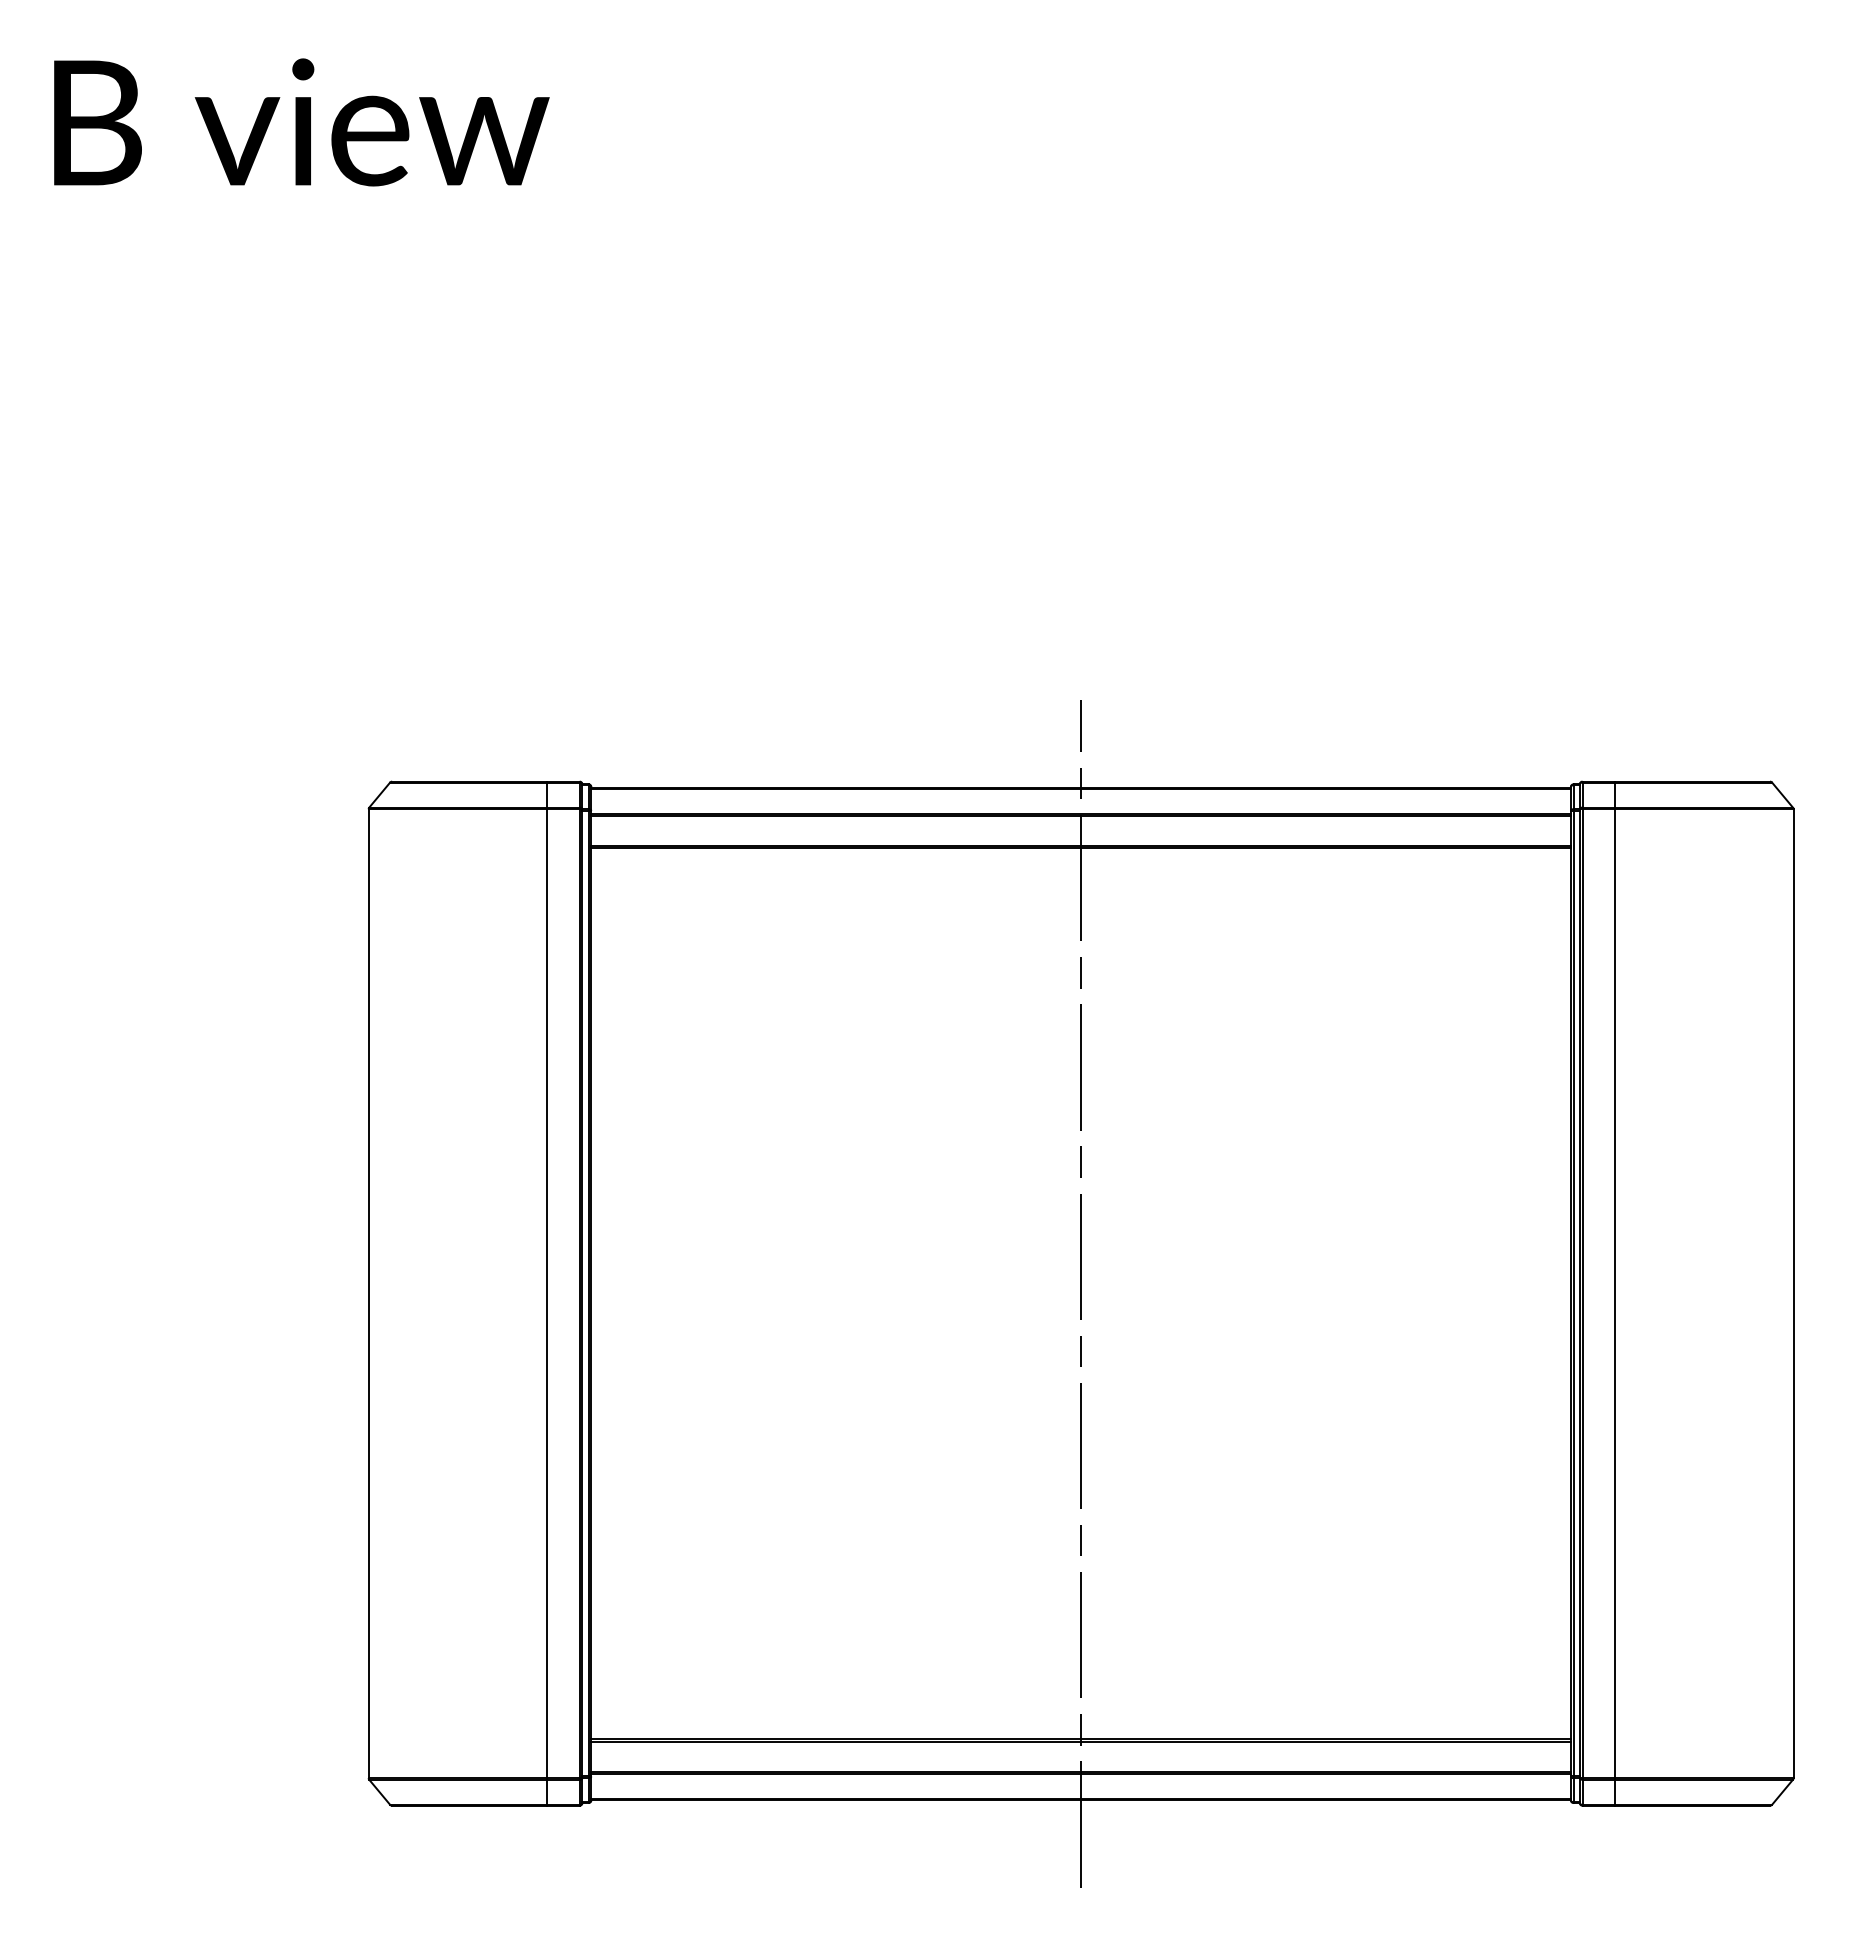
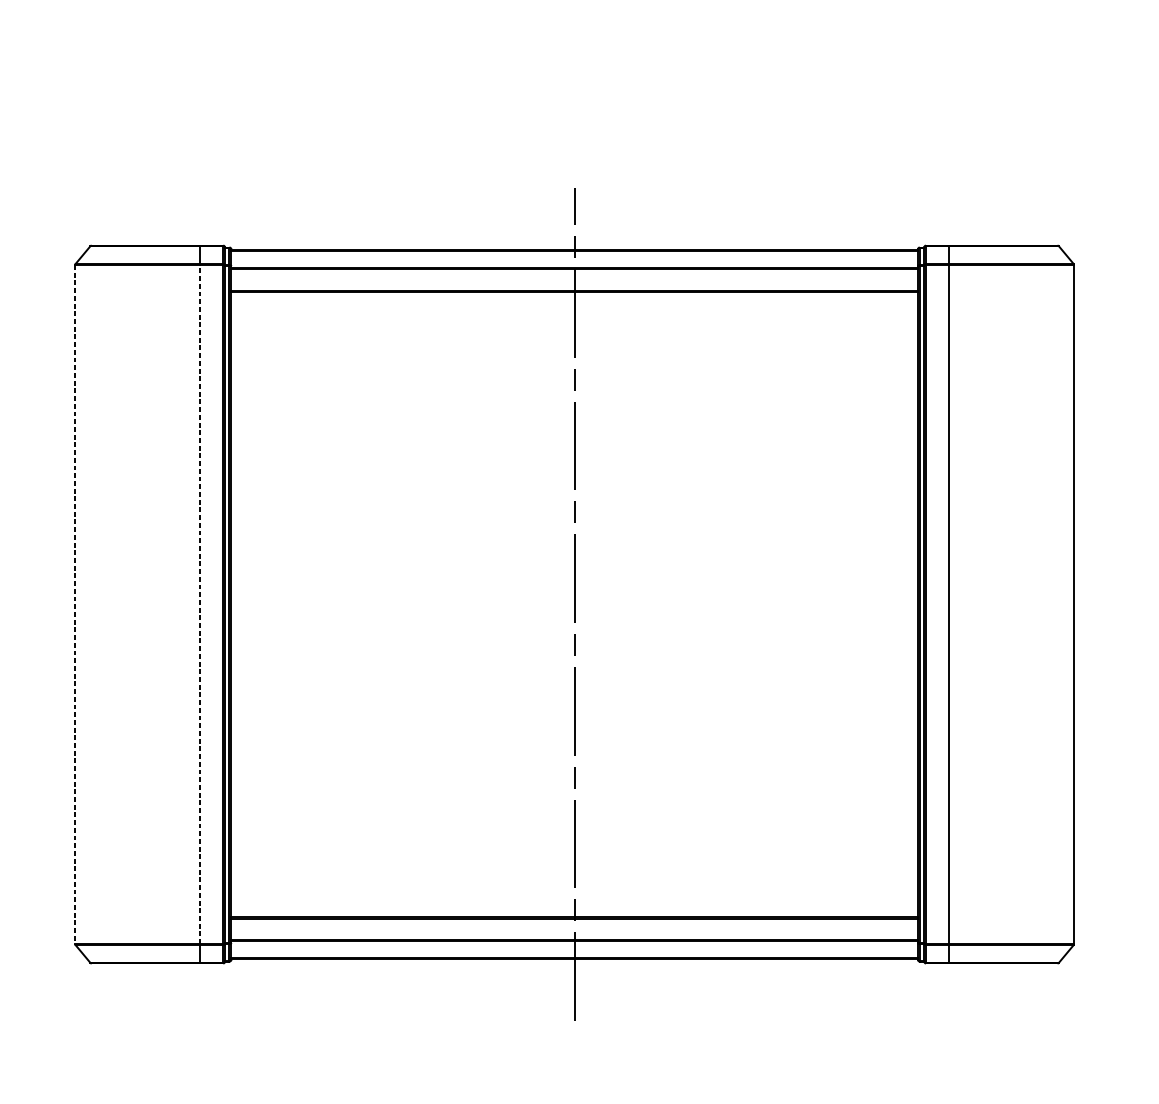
line: (546, 1293) -> (199, 604), solid -> dashed
line: (368, 1294) -> (75, 605), solid -> dashed

